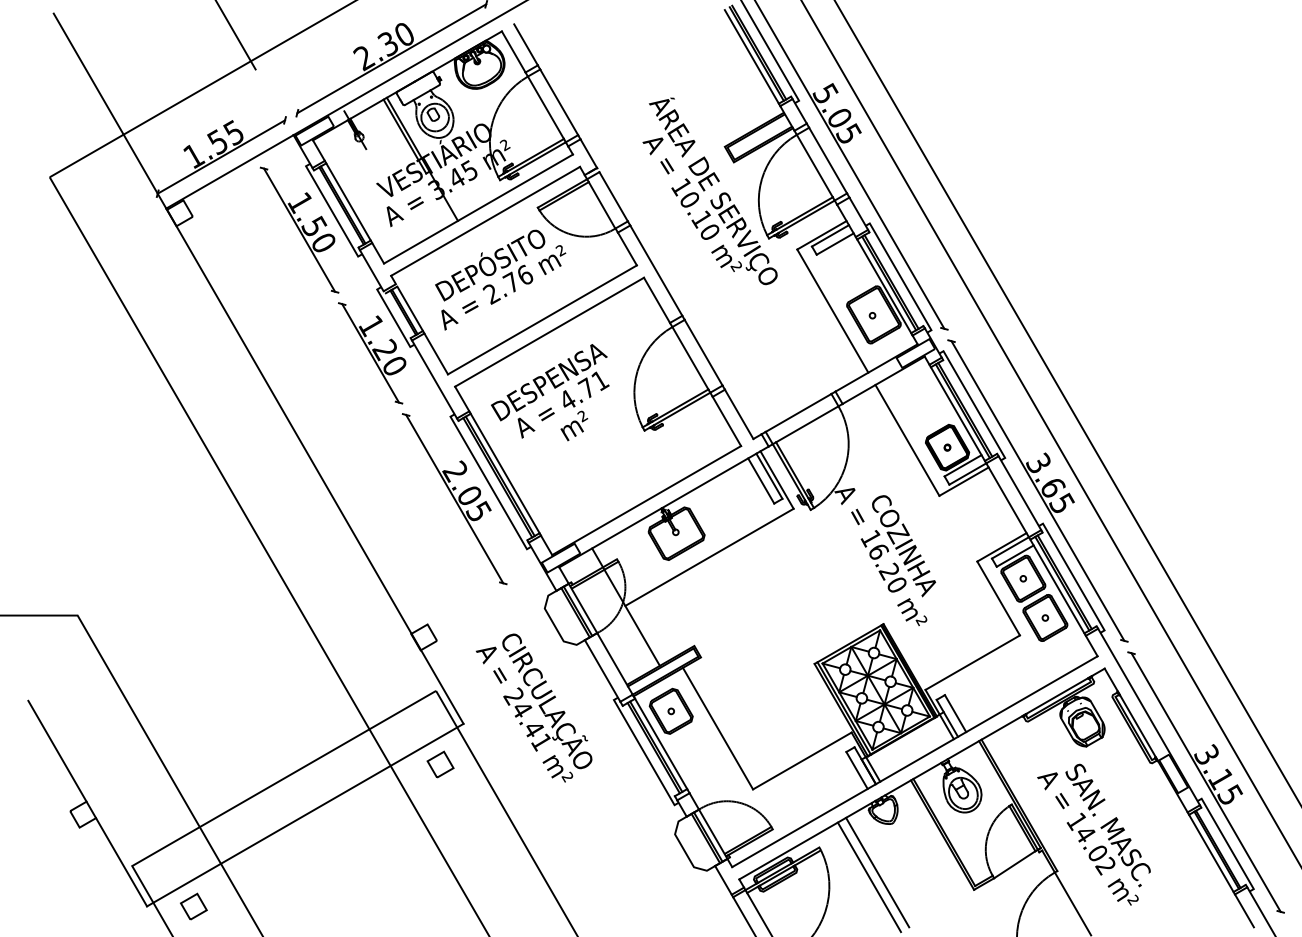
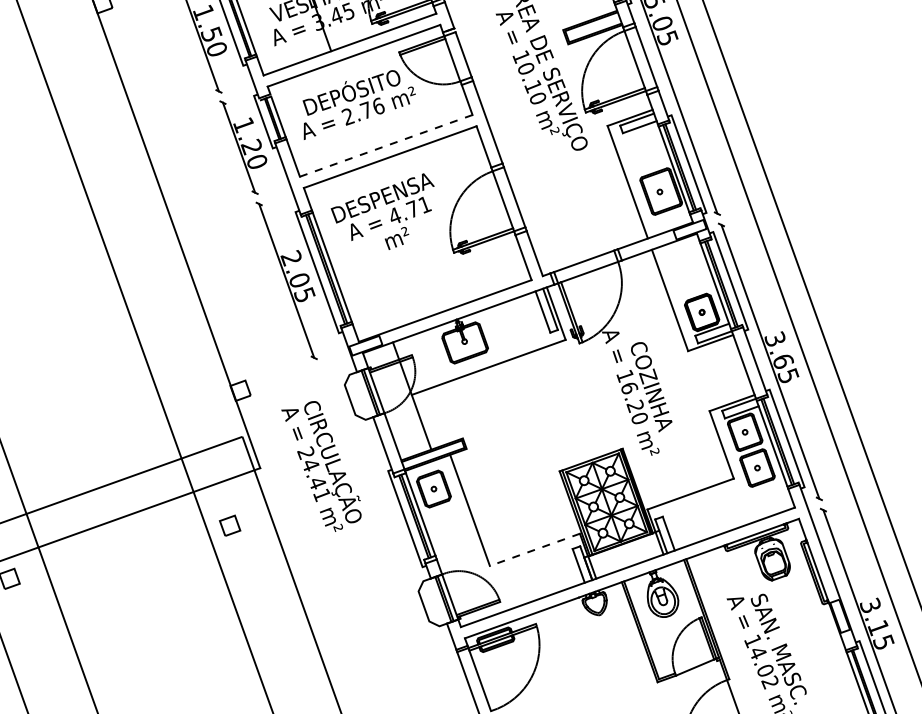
line: (542, 320) -> (386, 146), solid -> dashed
line: (802, 761) -> (534, 550), solid -> dashed
part: (440, 764) -> (230, 525), moved
line: (877, 872) -> (580, 653), removed
line: (869, 877) -> (572, 656), removed

